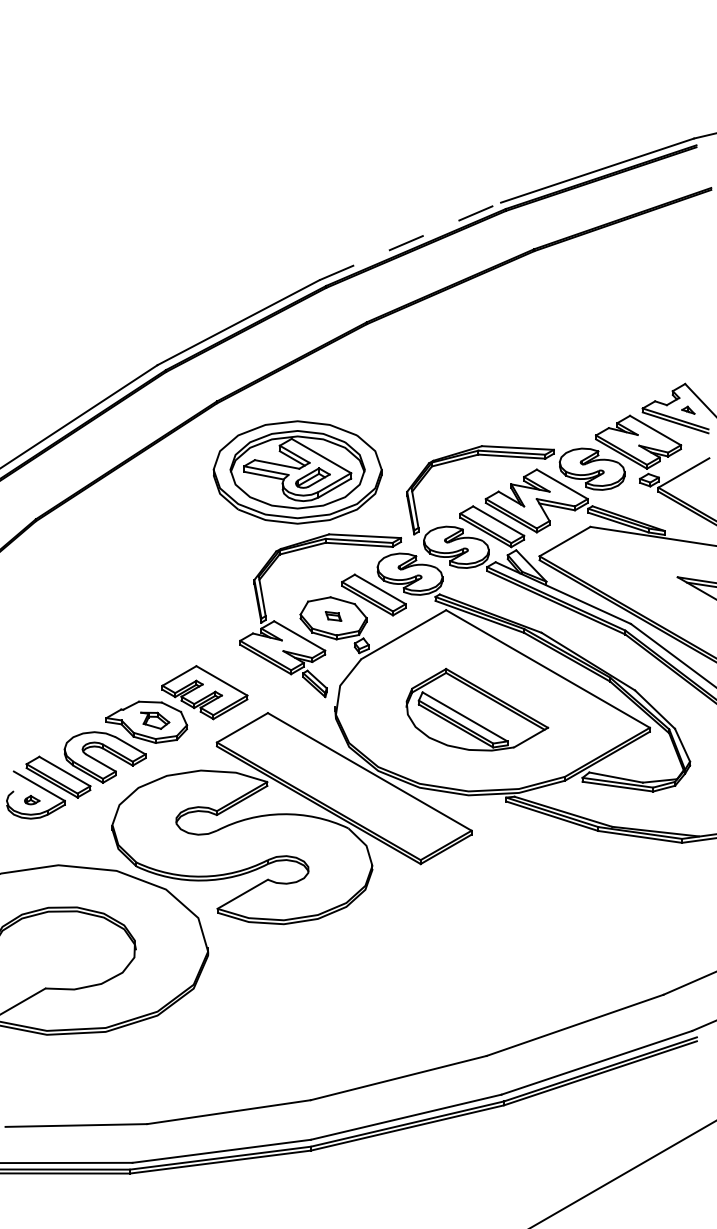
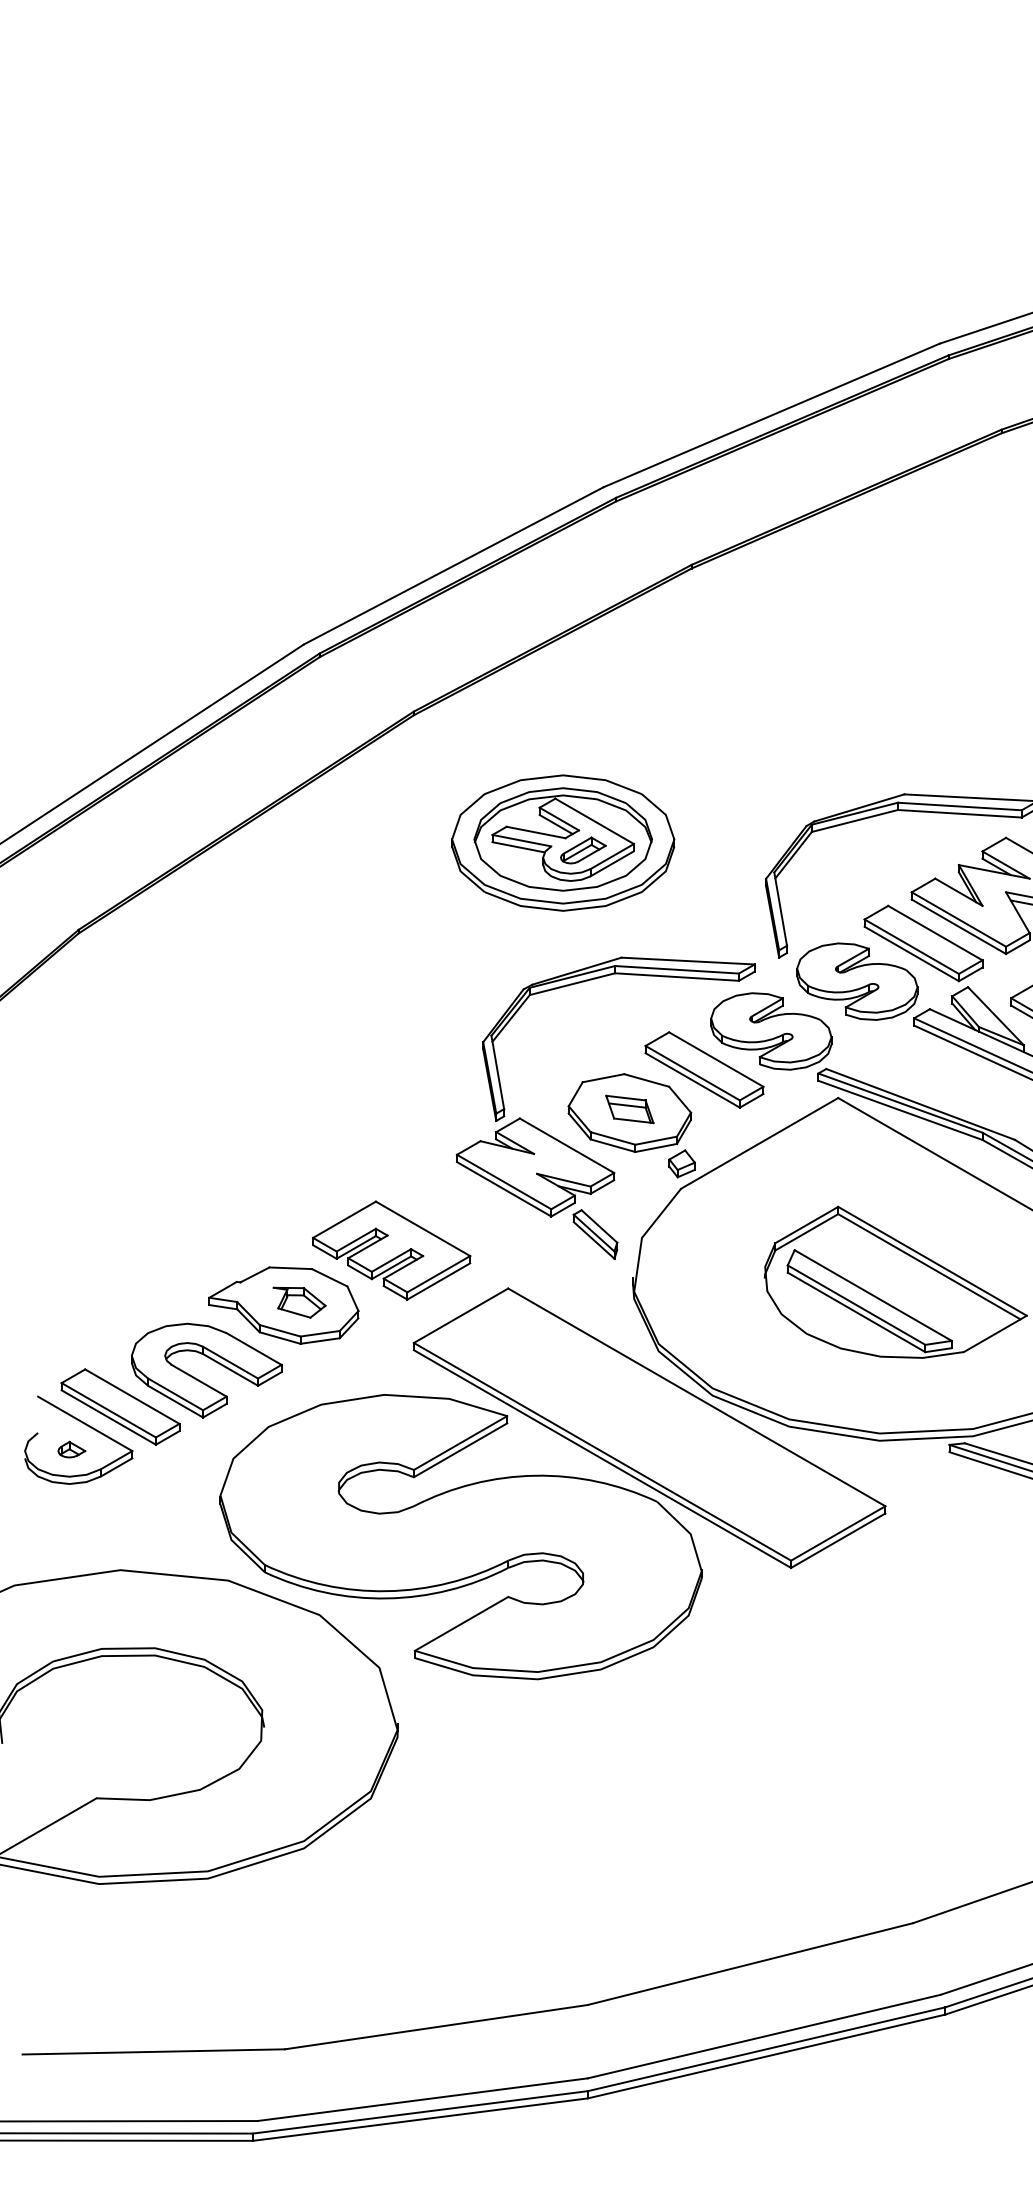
line: (410, 241) -> (772, 415), dashed -> solid
part: (297, 472) -> (562, 843), size x0.71
part: (333, 616) -> (629, 1109), size x1.67

